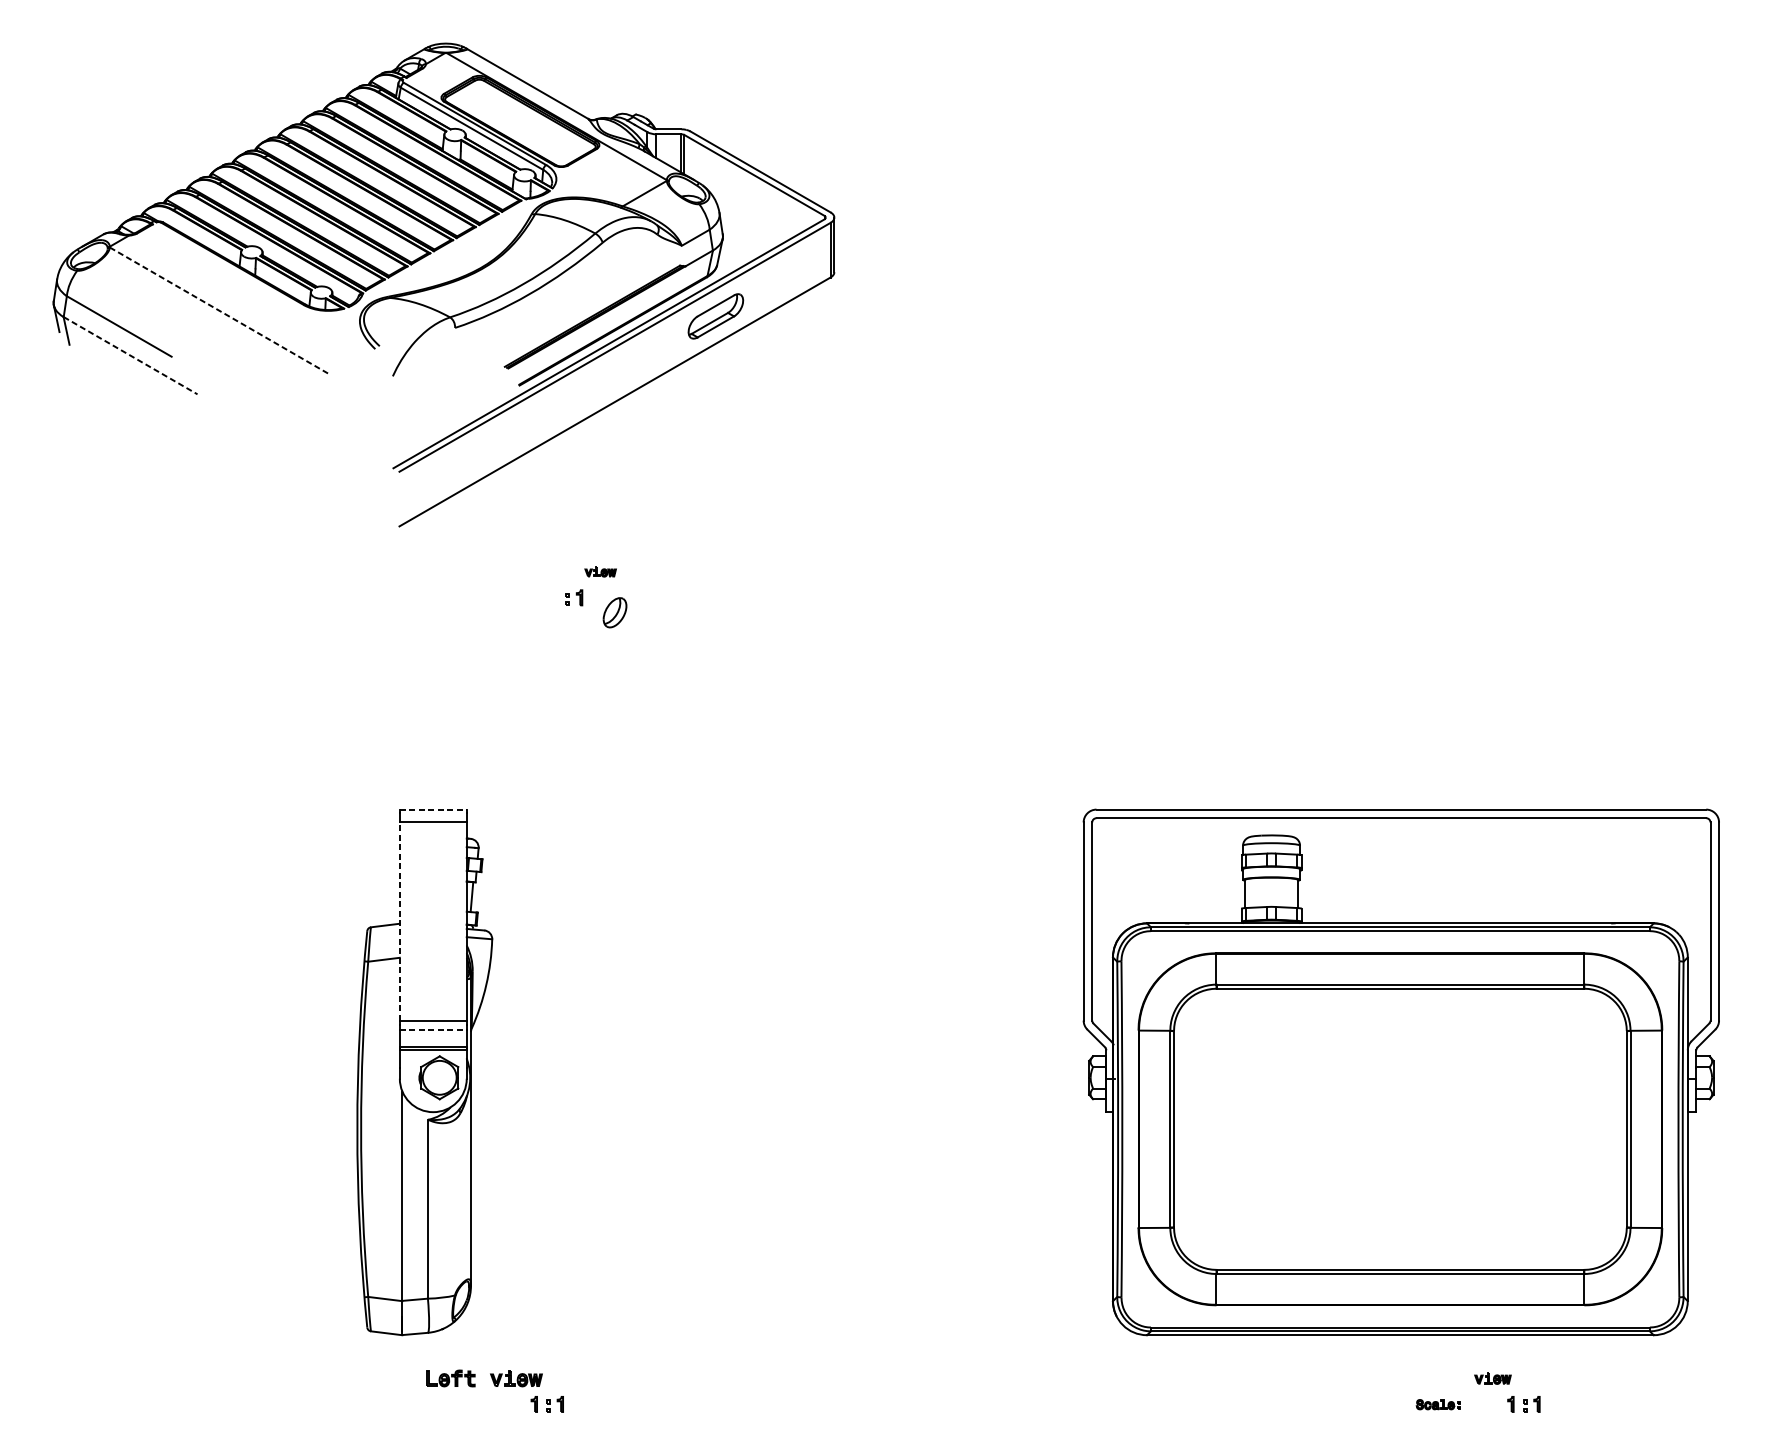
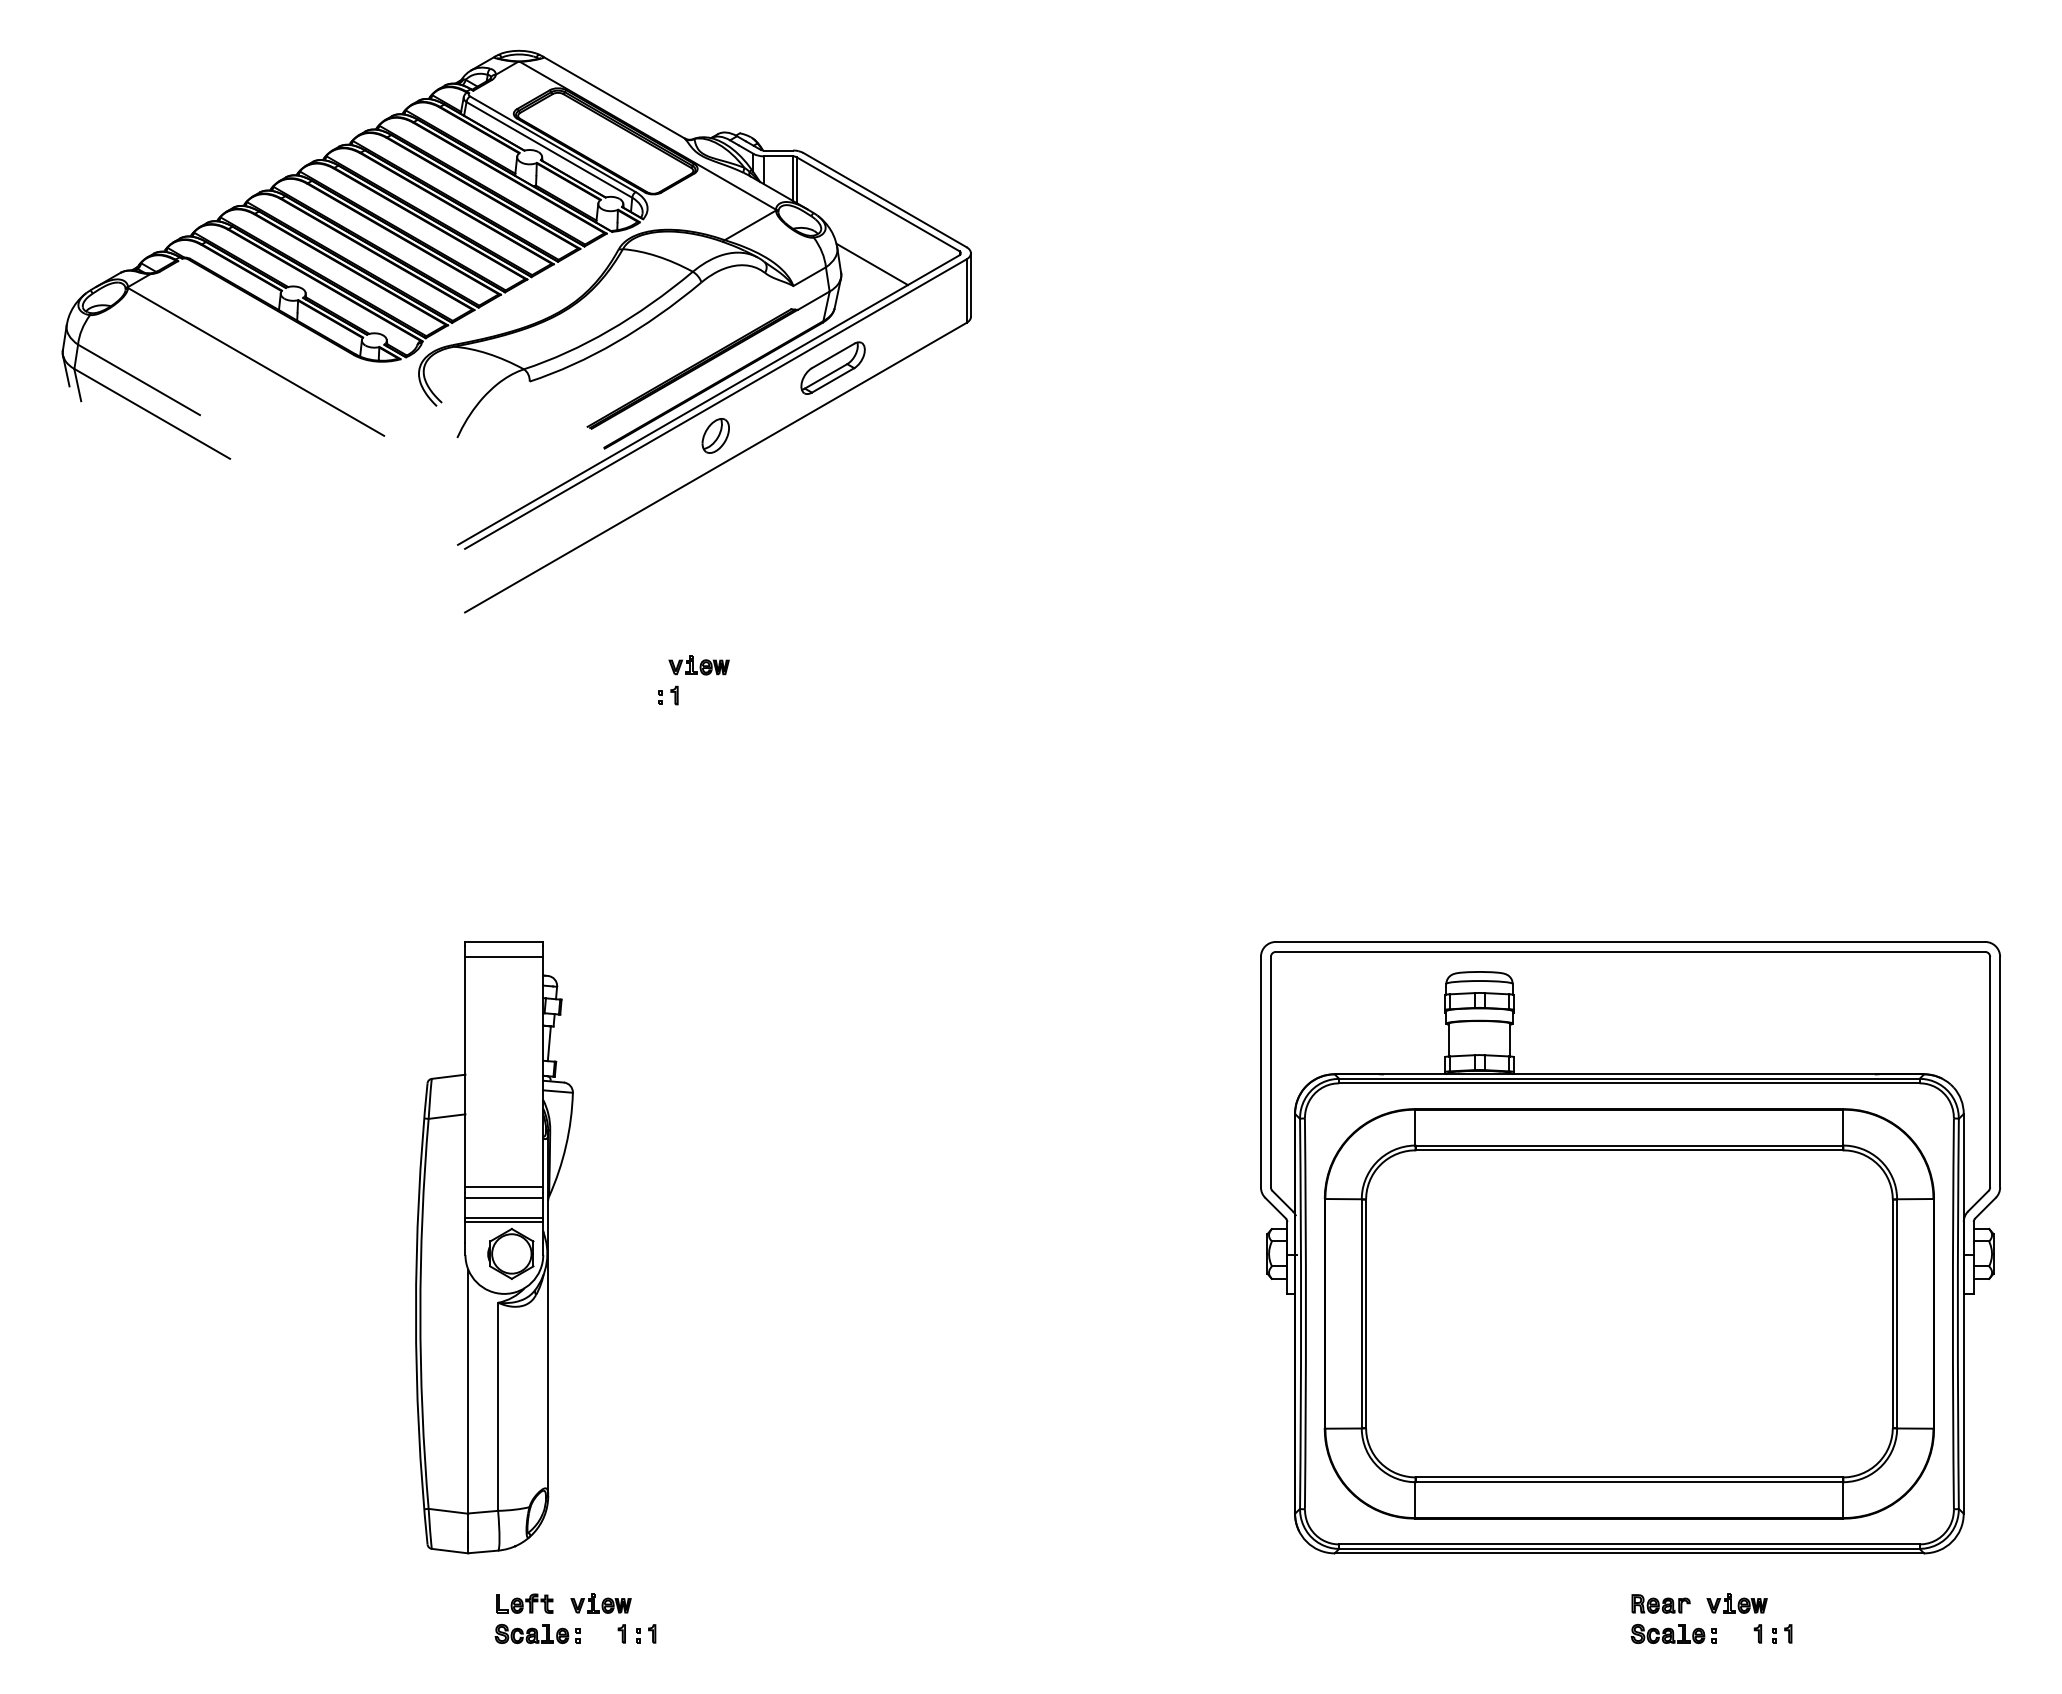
line: (748, 227) -> (871, 264), added
line: (220, 310) -> (256, 361), dashed -> solid
line: (130, 355) -> (152, 413), dashed -> solid
part: (600, 571) -> (698, 665), size x1.67
part: (614, 612) -> (715, 435), moved
line: (433, 809) -> (504, 941), dashed -> solid
line: (399, 920) -> (465, 1071), dashed -> solid
line: (433, 1029) -> (504, 1197), dashed -> solid
part: (1427, 1378) -> (1660, 1603), added
part: (1492, 1378) -> (1736, 1603), size x1.43
part: (461, 1404) -> (537, 1633), added
part: (1438, 1404) -> (1673, 1634), size x1.67

